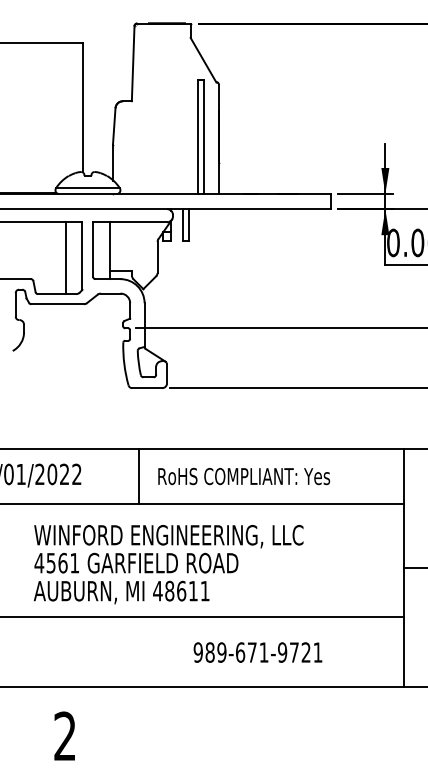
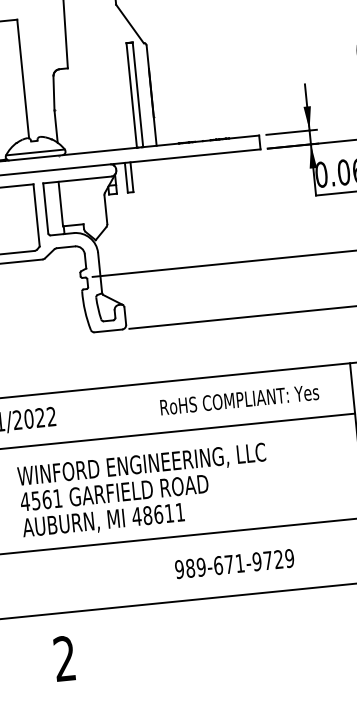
line: (66, 258) -> (22, 219), removed
line: (139, 475) -> (109, 411), removed
text: (244, 476) -> (239, 399), moved
text: (317, 652) -> (289, 558), 989-671-9721 -> 989-671-9729

